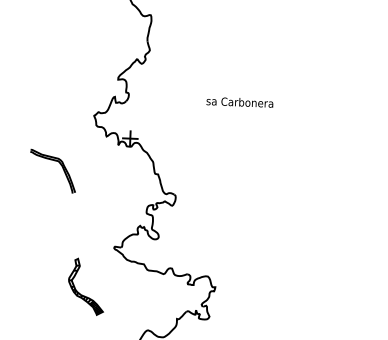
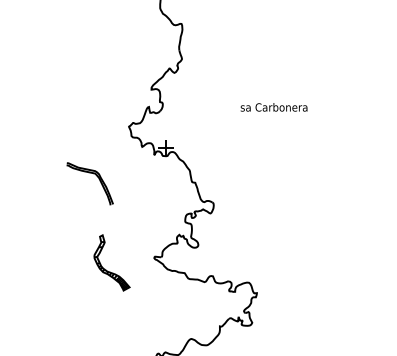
part: (80, 293) -> (106, 269), moved

